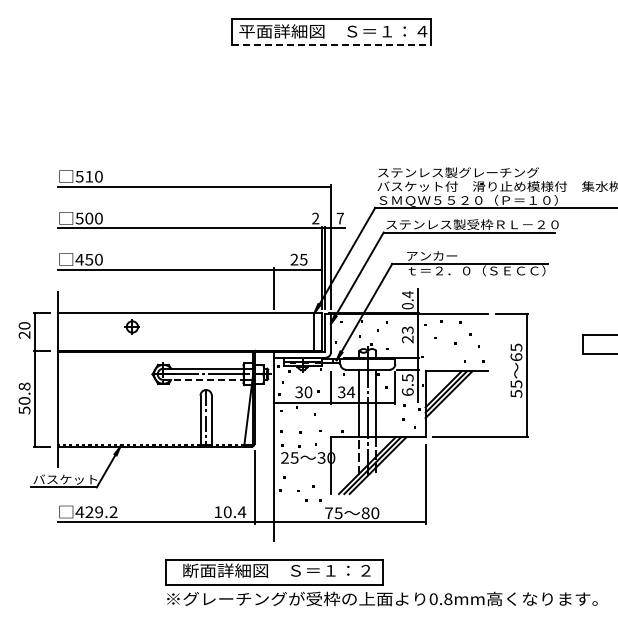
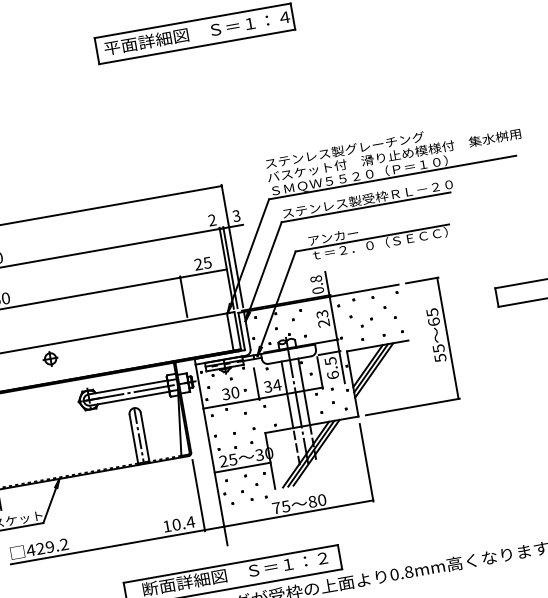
line: (331, 45) -> (197, 47), dashed -> solid
text: (339, 218) -> (235, 216), 7 -> 3
text: (407, 294) -> (315, 279), 0.4 -> 0.8
line: (204, 379) -> (130, 398), dashed -> solid
line: (302, 467) -> (242, 467), added

